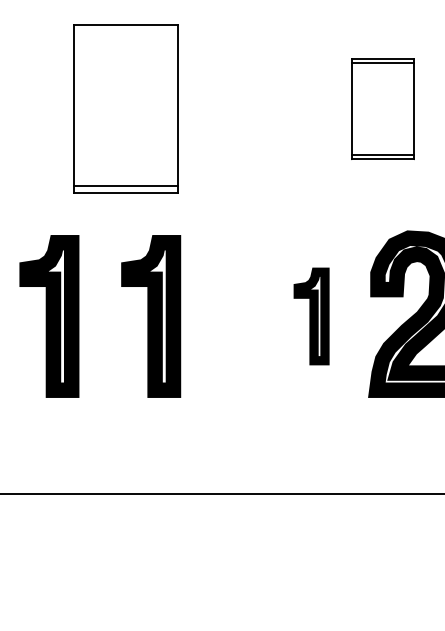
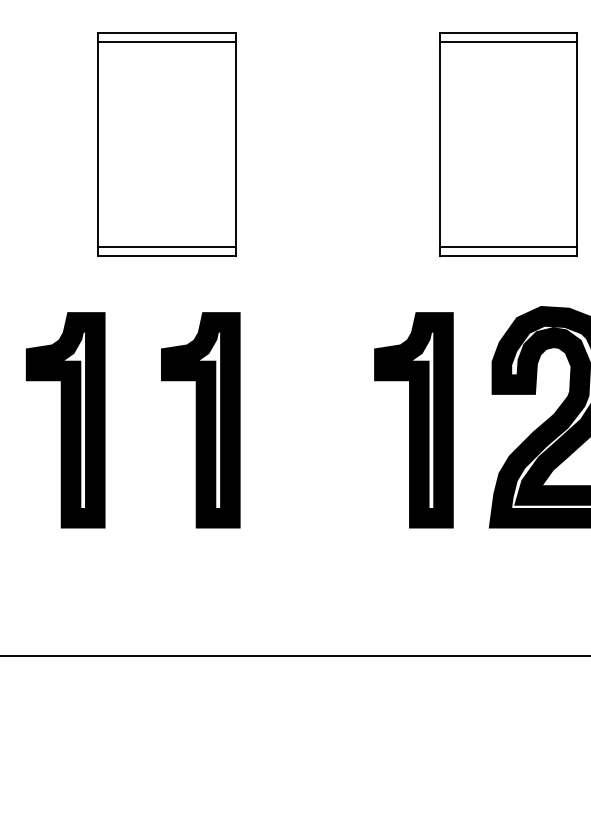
line: (125, 31) -> (166, 41), added
part: (382, 108) -> (507, 144), size x1.67
part: (311, 316) -> (413, 420), size x1.67

